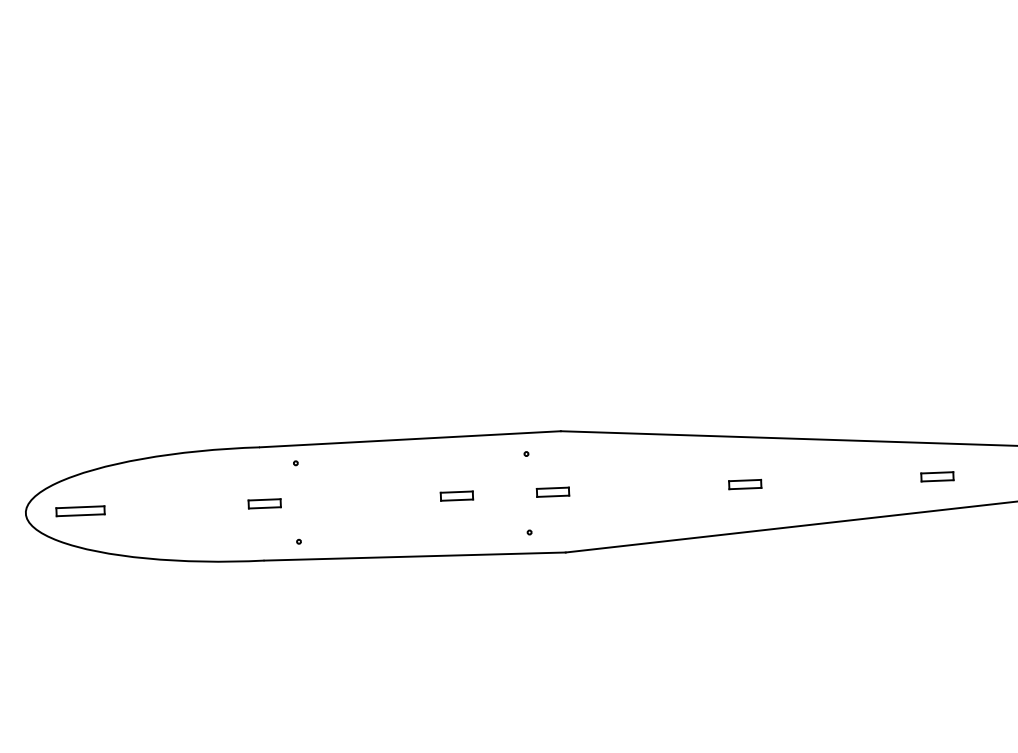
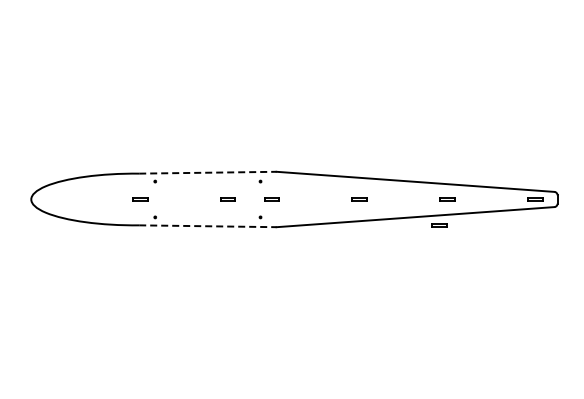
line: (409, 438) -> (207, 172), solid -> dashed
line: (78, 509) -> (55, 198), removed
part: (922, 534) -> (439, 225), added
line: (414, 557) -> (207, 226), solid -> dashed

